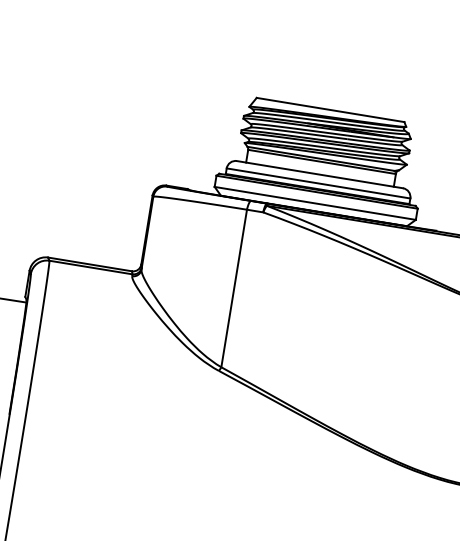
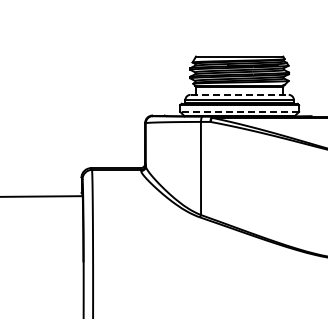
line: (321, 174) -> (240, 94), solid -> dashed
line: (315, 202) -> (239, 111), solid -> dashed

